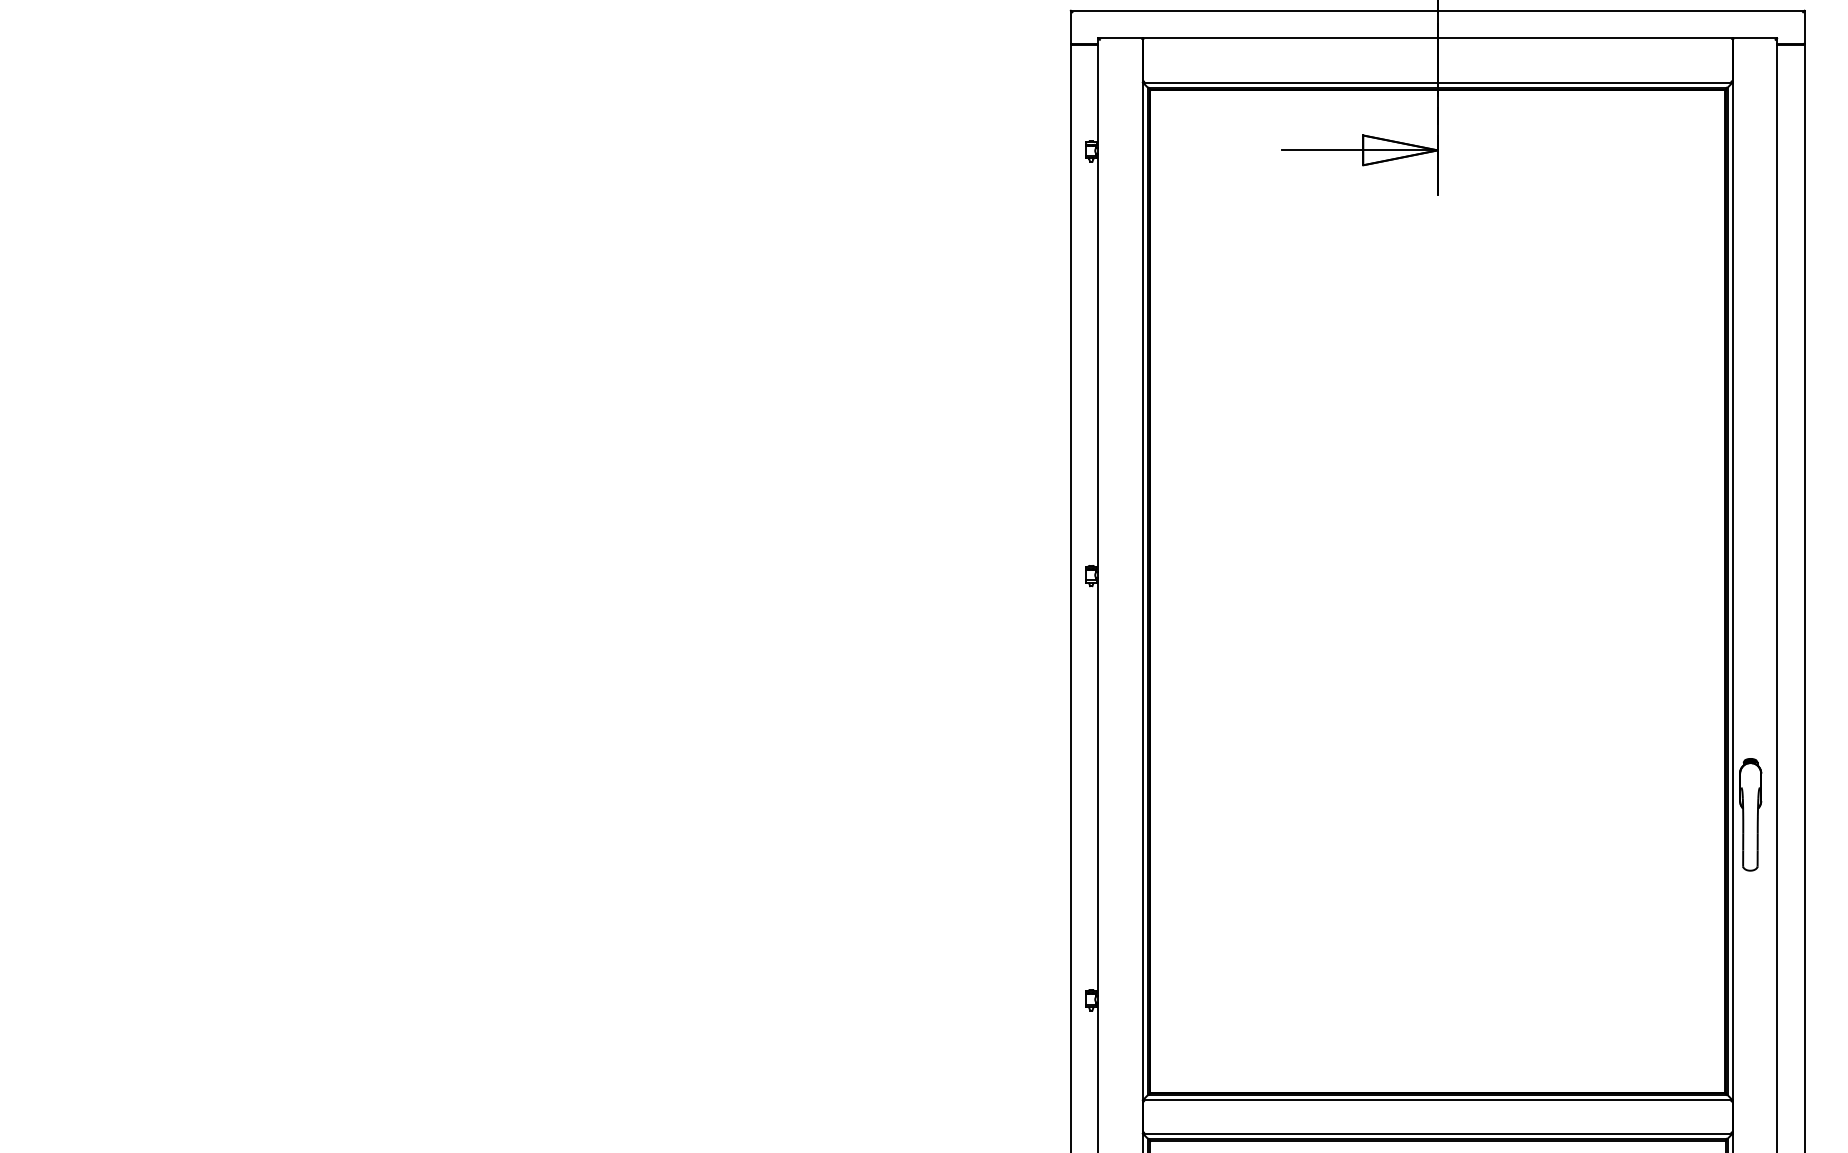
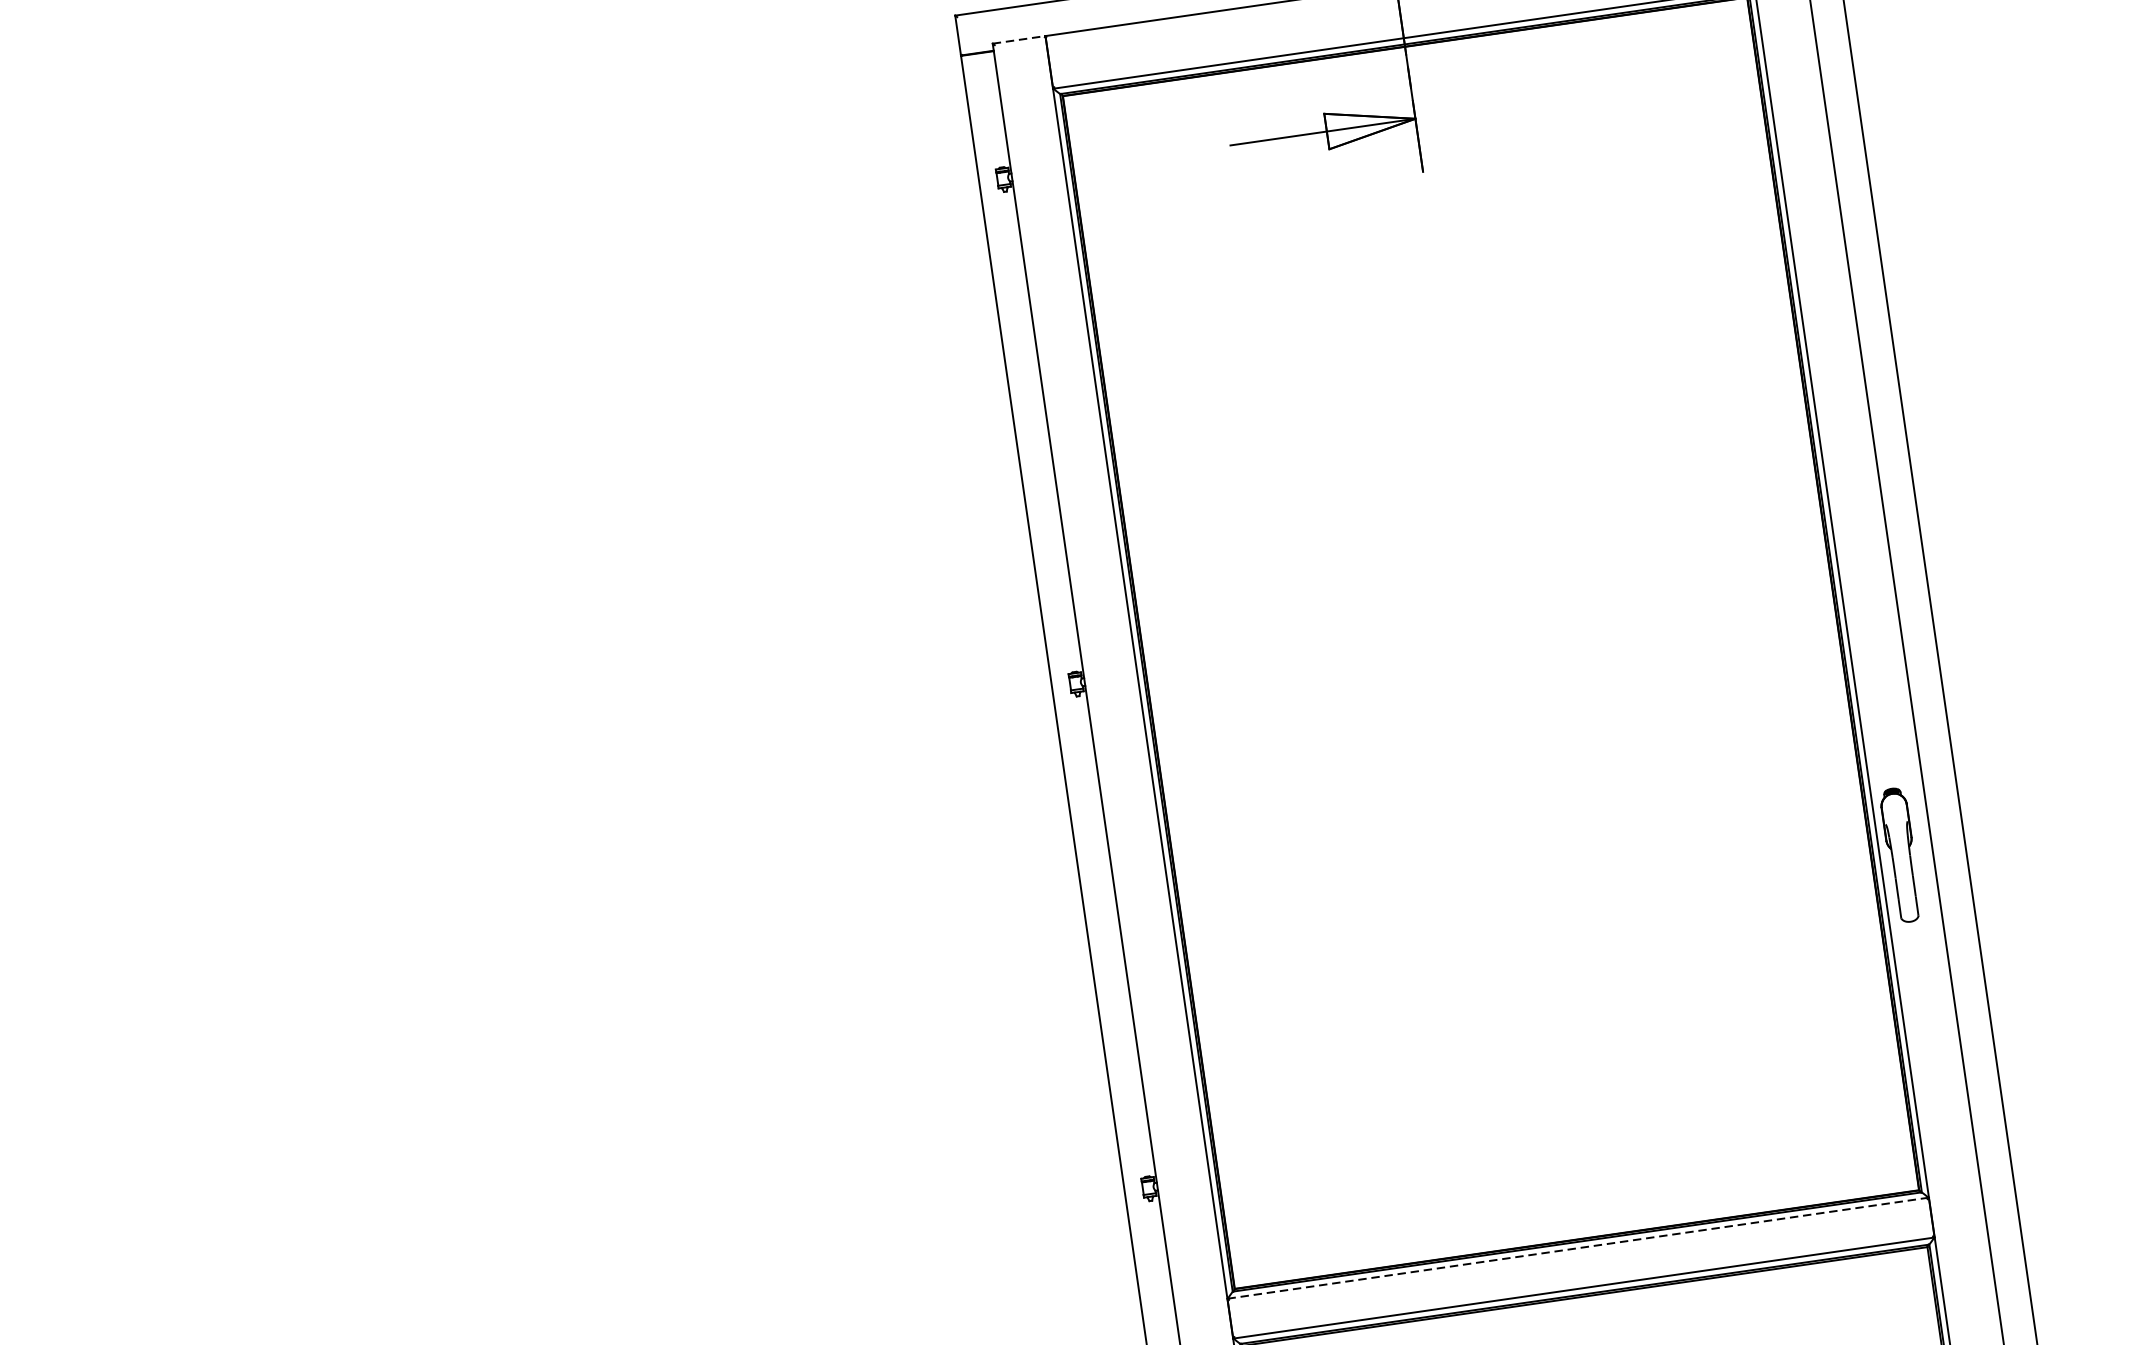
line: (1121, 38) -> (1020, 39), solid -> dashed
line: (1437, 1100) -> (1577, 1248), solid -> dashed

